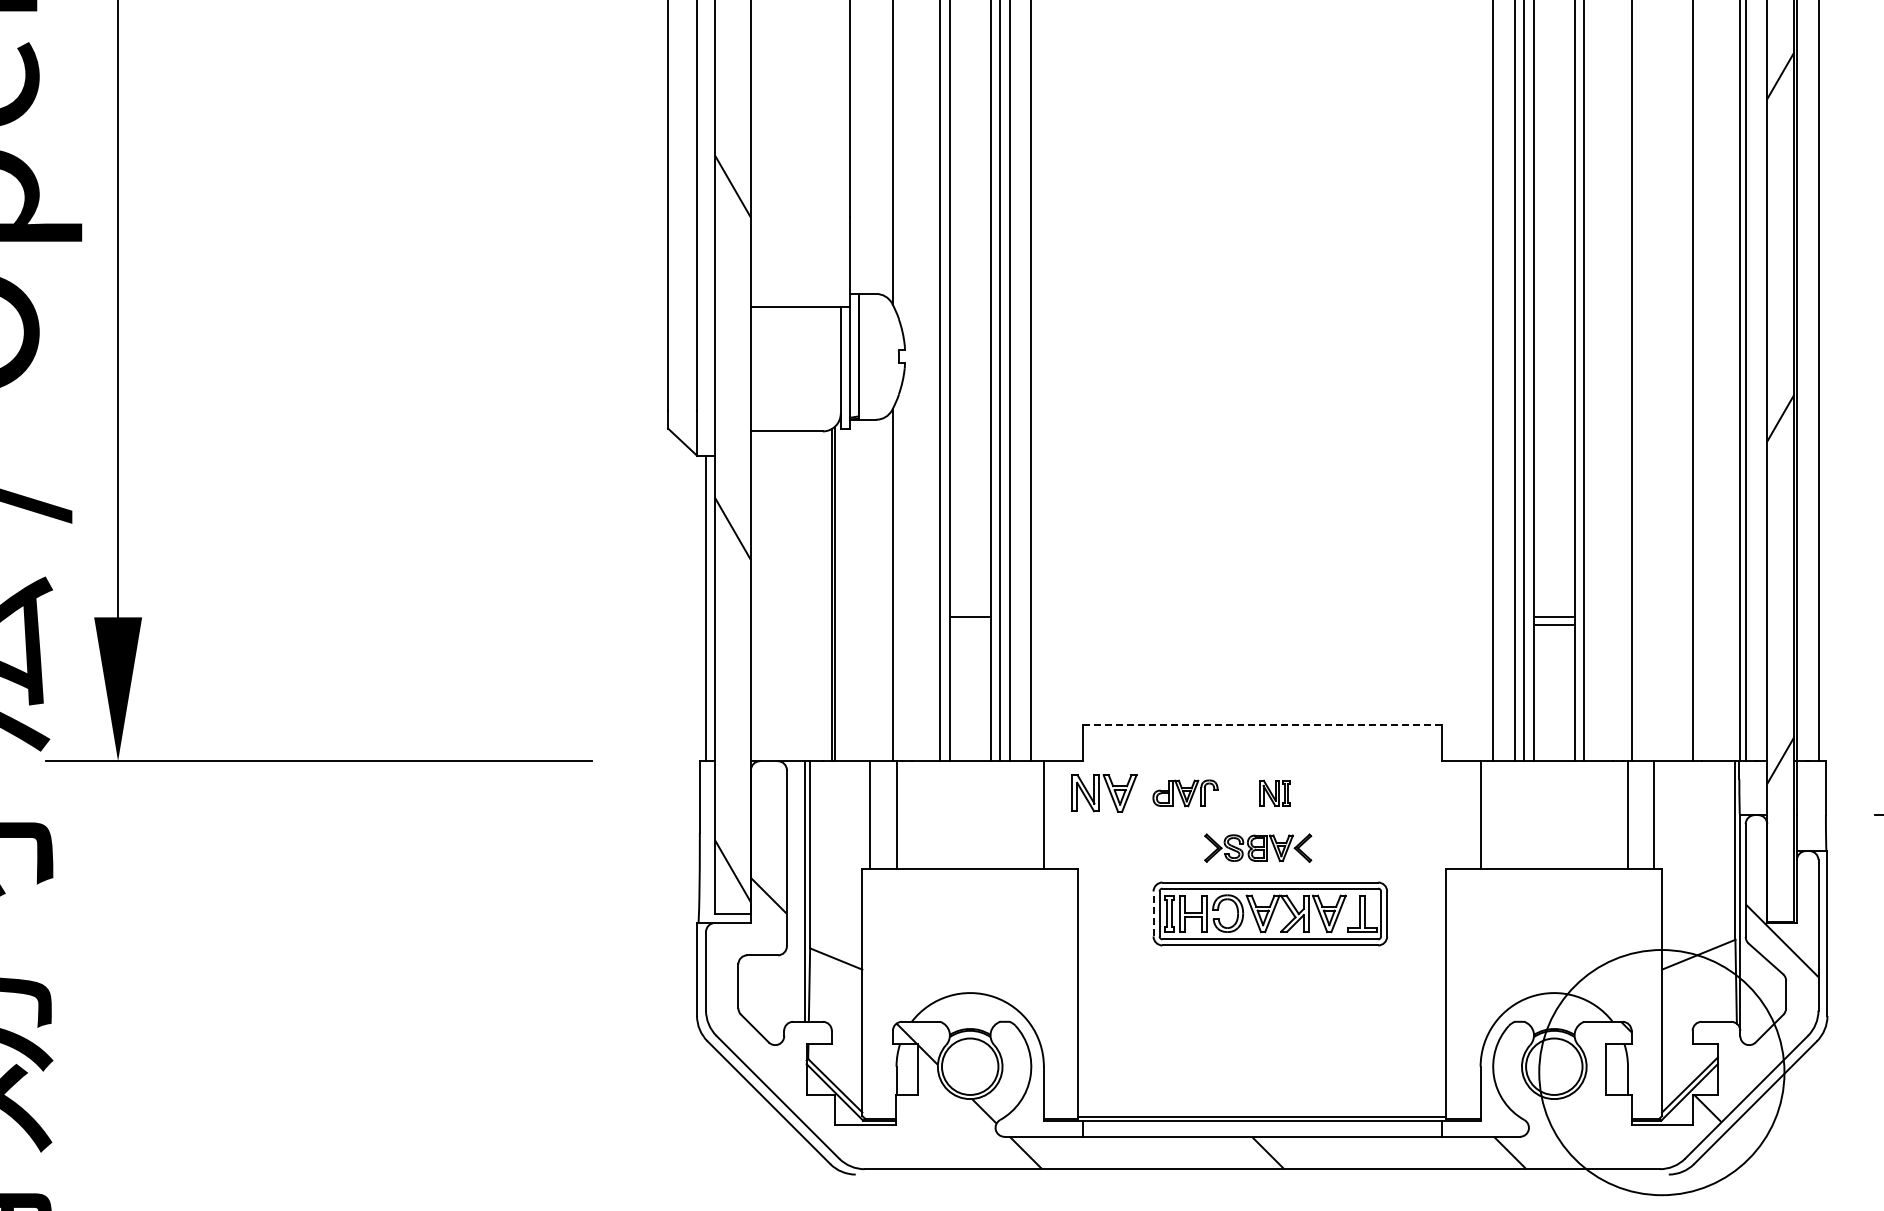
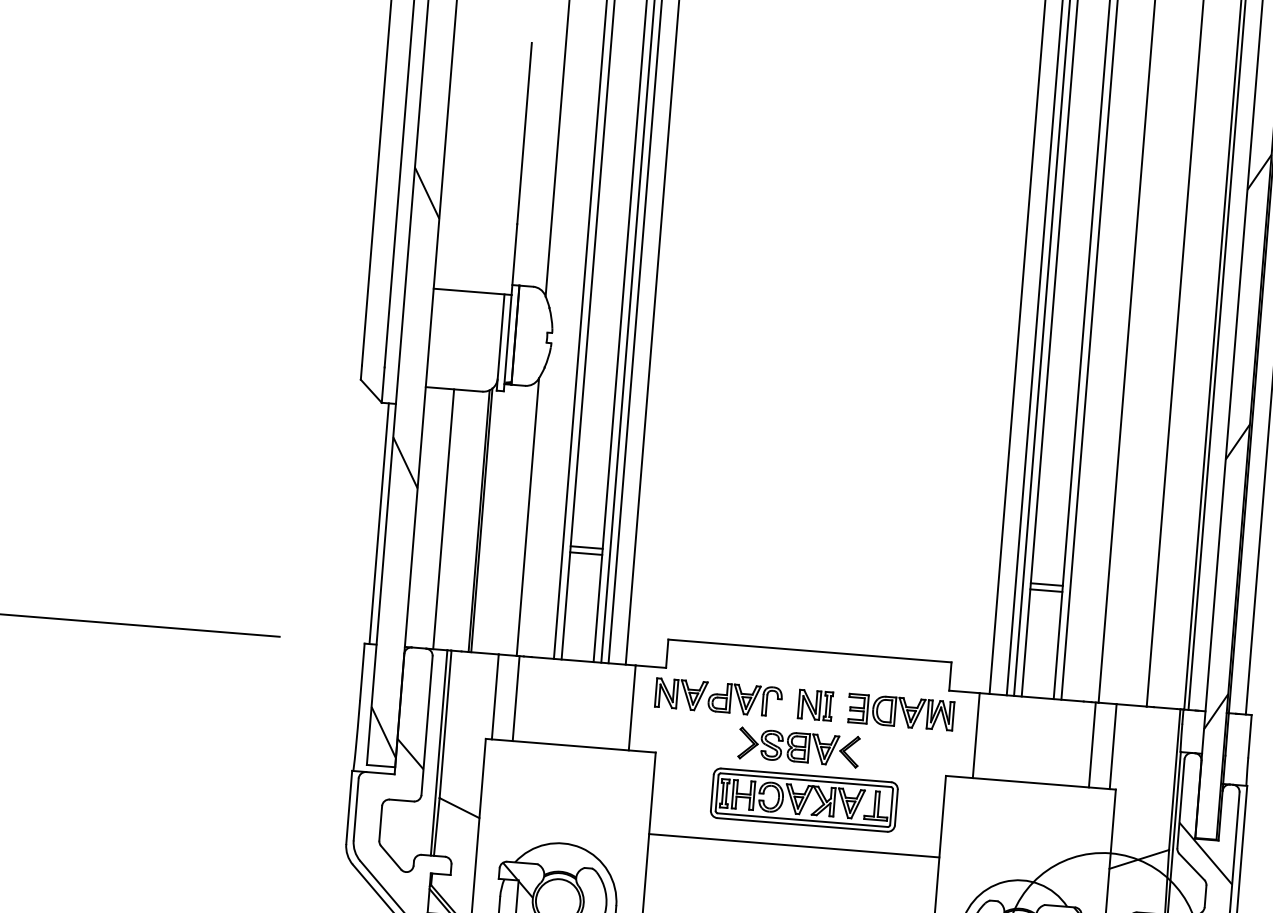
line: (786, 596) -> (443, 519), added
line: (969, 625) -> (585, 553), added
line: (1262, 725) -> (810, 651), dashed -> solid
part: (1185, 793) -> (745, 699), size x1.43
part: (1274, 793) -> (815, 705), size x1.43
part: (1383, 793) -> (901, 712), added
part: (1257, 847) -> (798, 746), size x1.43
line: (1153, 913) -> (712, 792), dashed -> solid
line: (1262, 972) -> (794, 845), added

